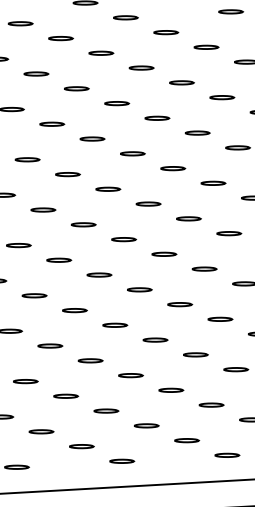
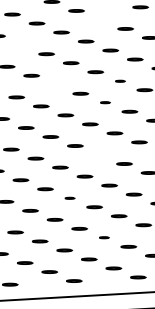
line: (166, 31) -> (101, 19), removed
part: (35, 74) -> (21, 45), removed
part: (198, 133) -> (120, 81), size x0.6
part: (93, 138) -> (56, 84), removed
part: (173, 168) -> (105, 102), size x0.6
line: (163, 253) -> (99, 154), removed
part: (114, 325) -> (69, 198), size x0.6
part: (171, 389) -> (104, 237), size x0.6

